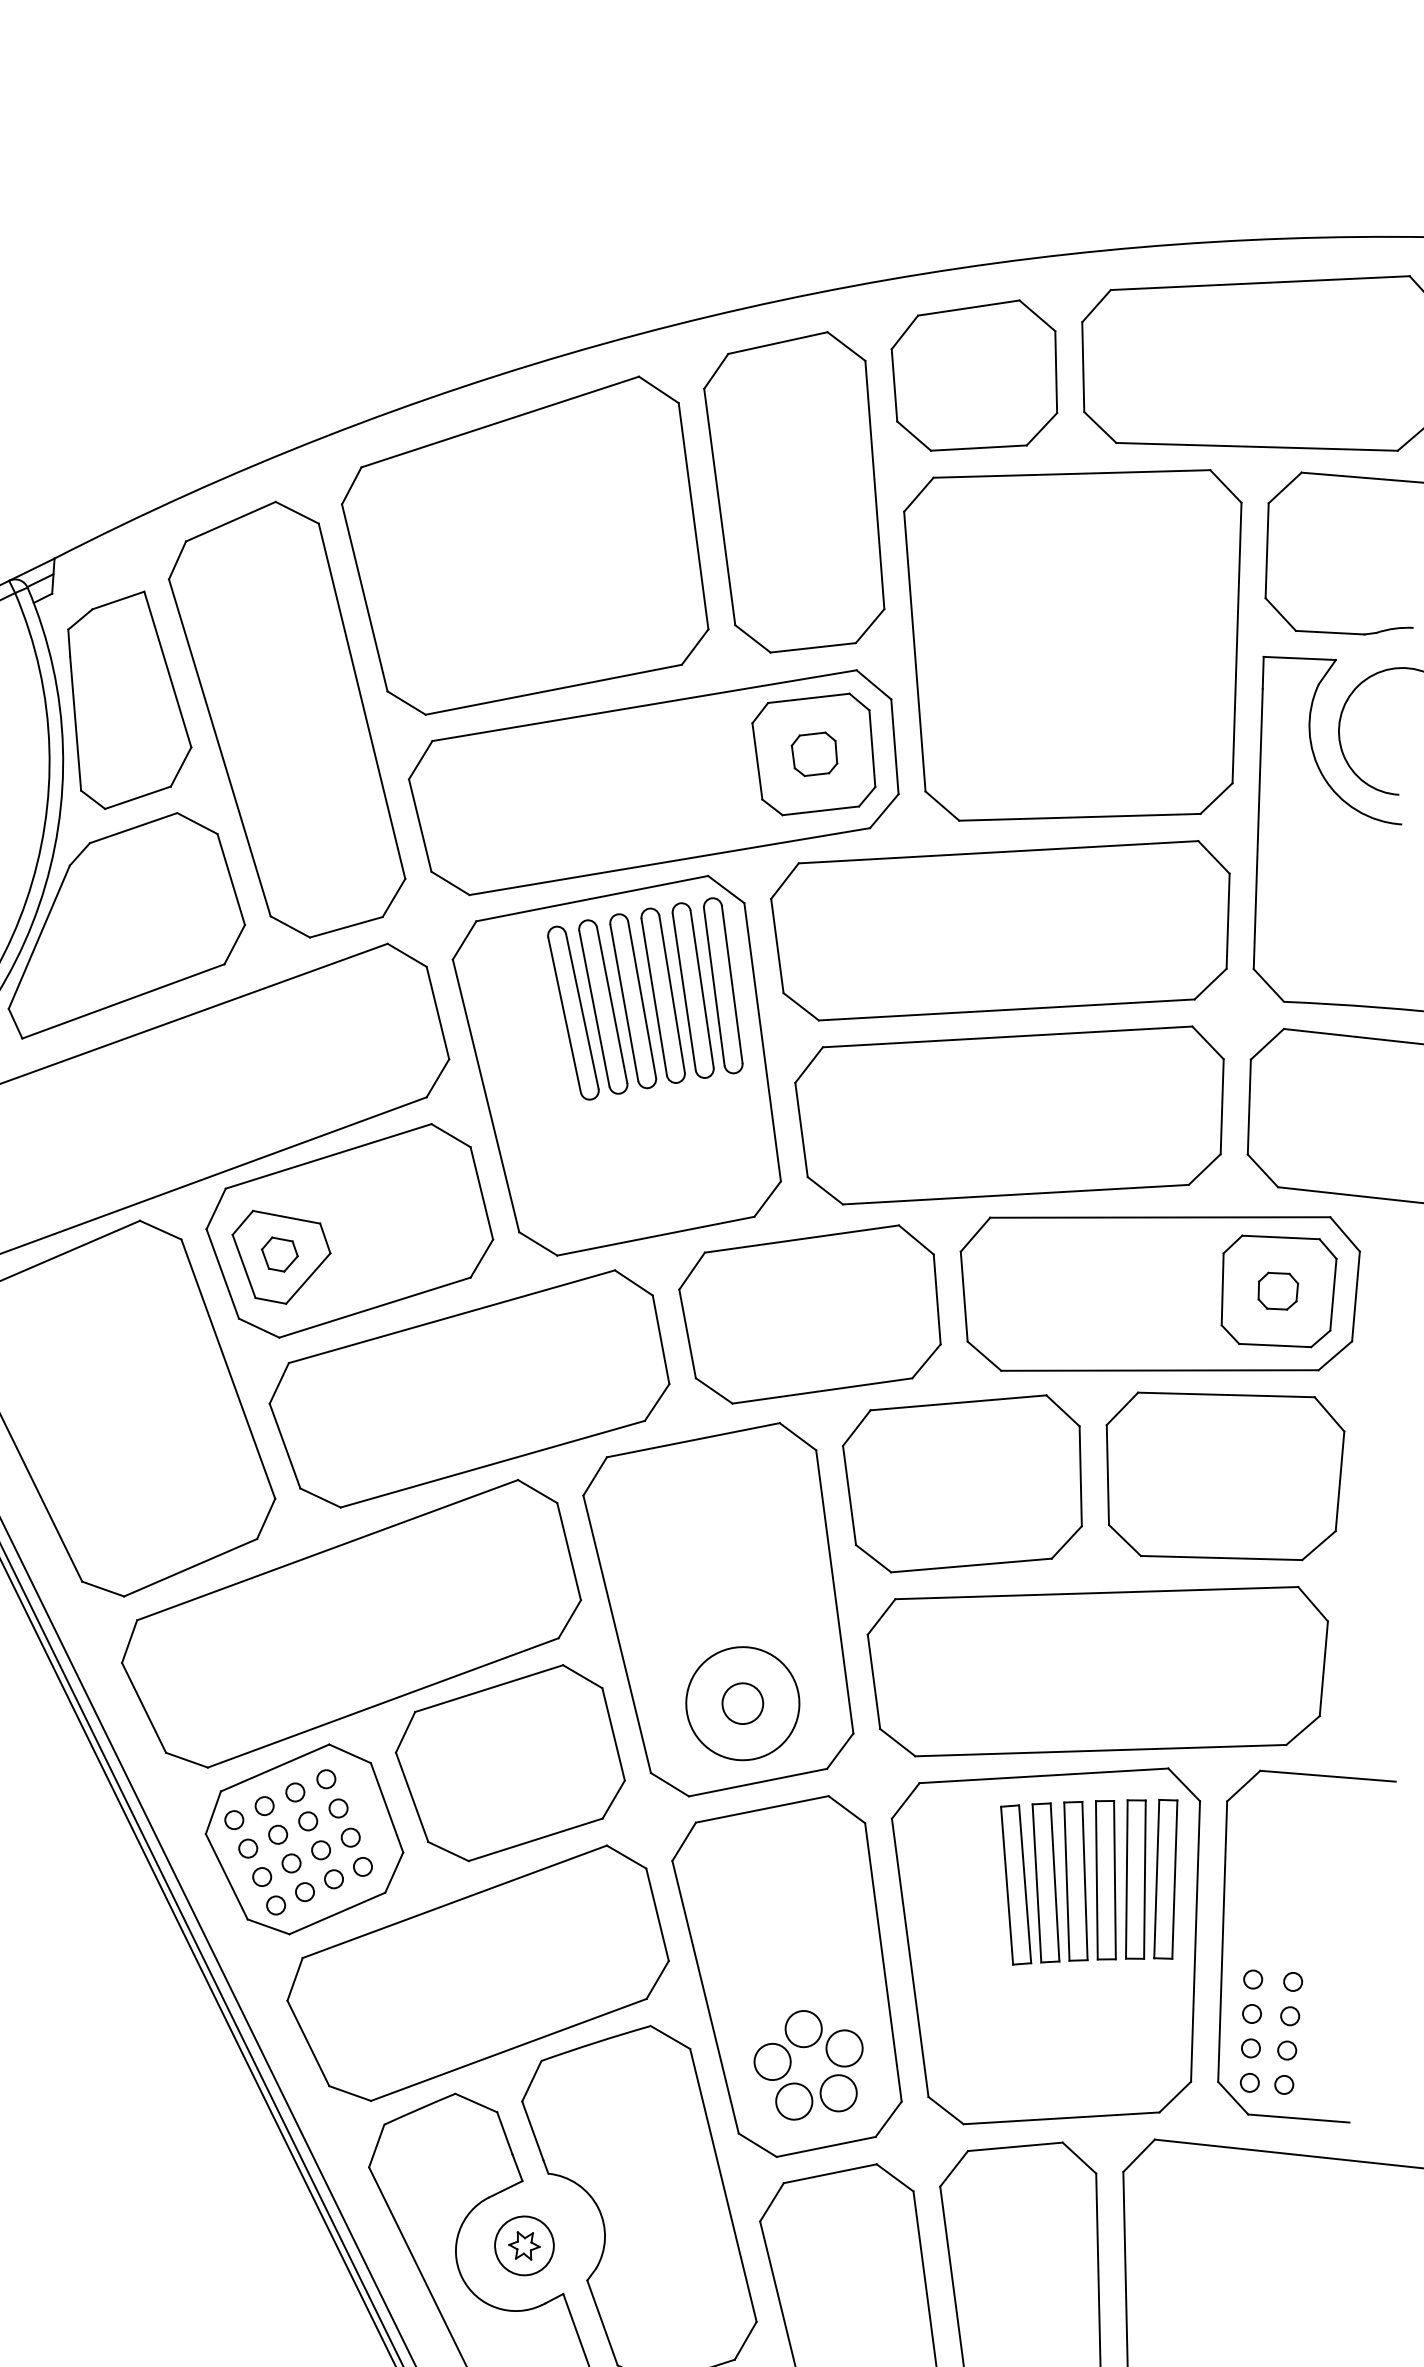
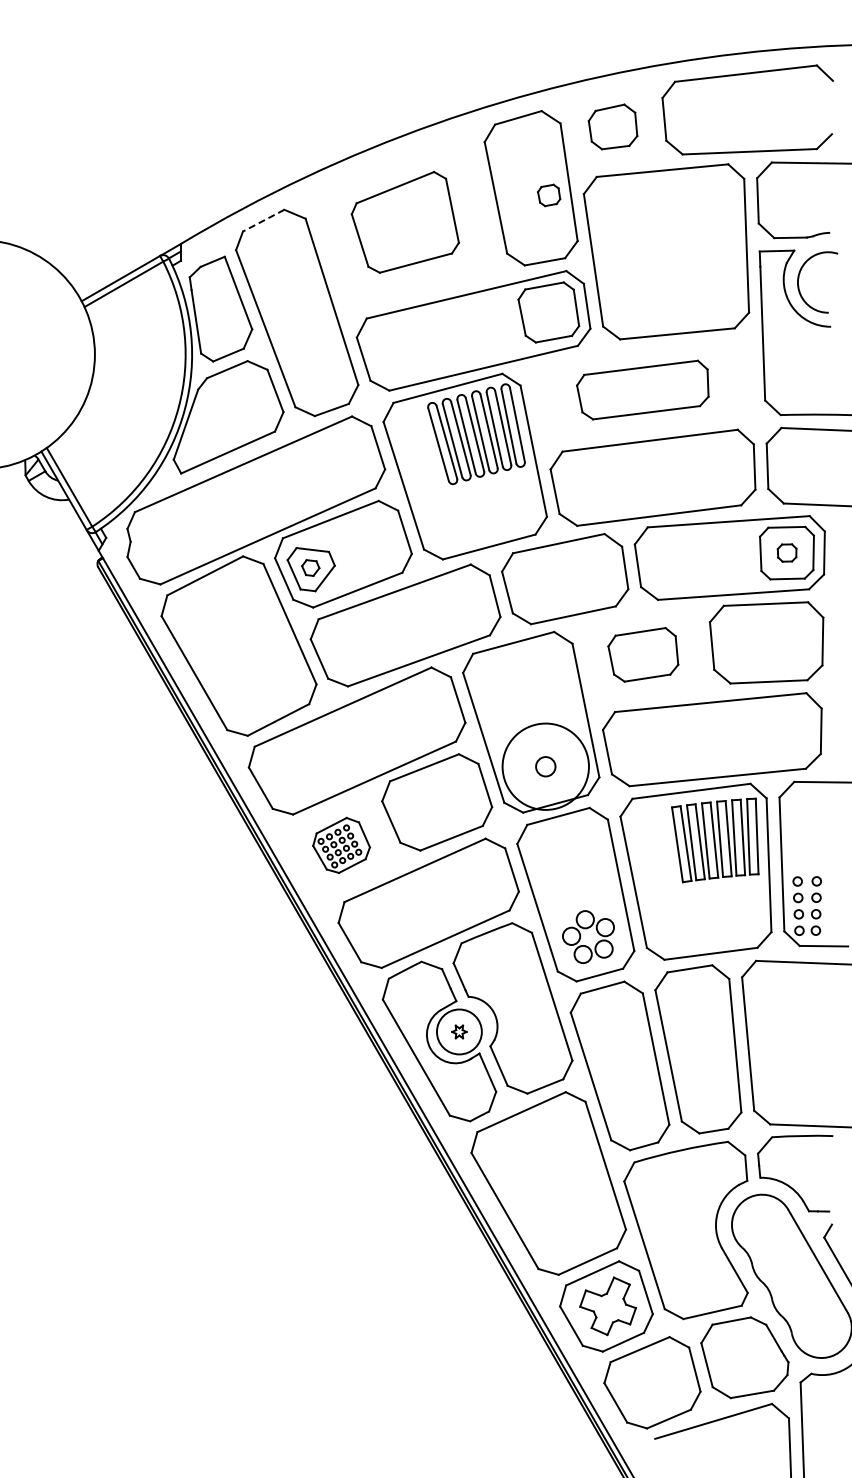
part: (973, 374) -> (612, 126), size x0.6
line: (230, 521) -> (263, 220), solid -> dashed
part: (527, 545) -> (405, 222), size x0.6
part: (815, 754) -> (549, 195), moved
part: (998, 928) -> (642, 389), size x0.6
part: (963, 1482) -> (643, 654), size x0.6
circle: (742, 1703) -> (545, 766), size x1.6
part: (304, 1839) -> (341, 845), size x0.6
circle: (524, 2244) -> (459, 1031), size x1.6

